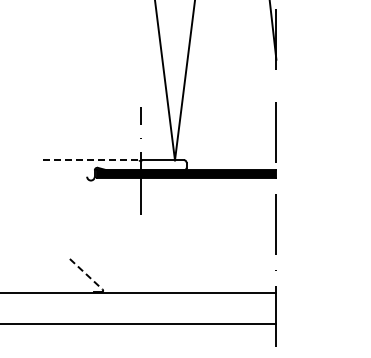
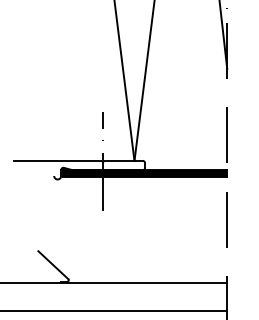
line: (91, 160) -> (58, 161), dashed -> solid
line: (86, 274) -> (53, 265), dashed -> solid

